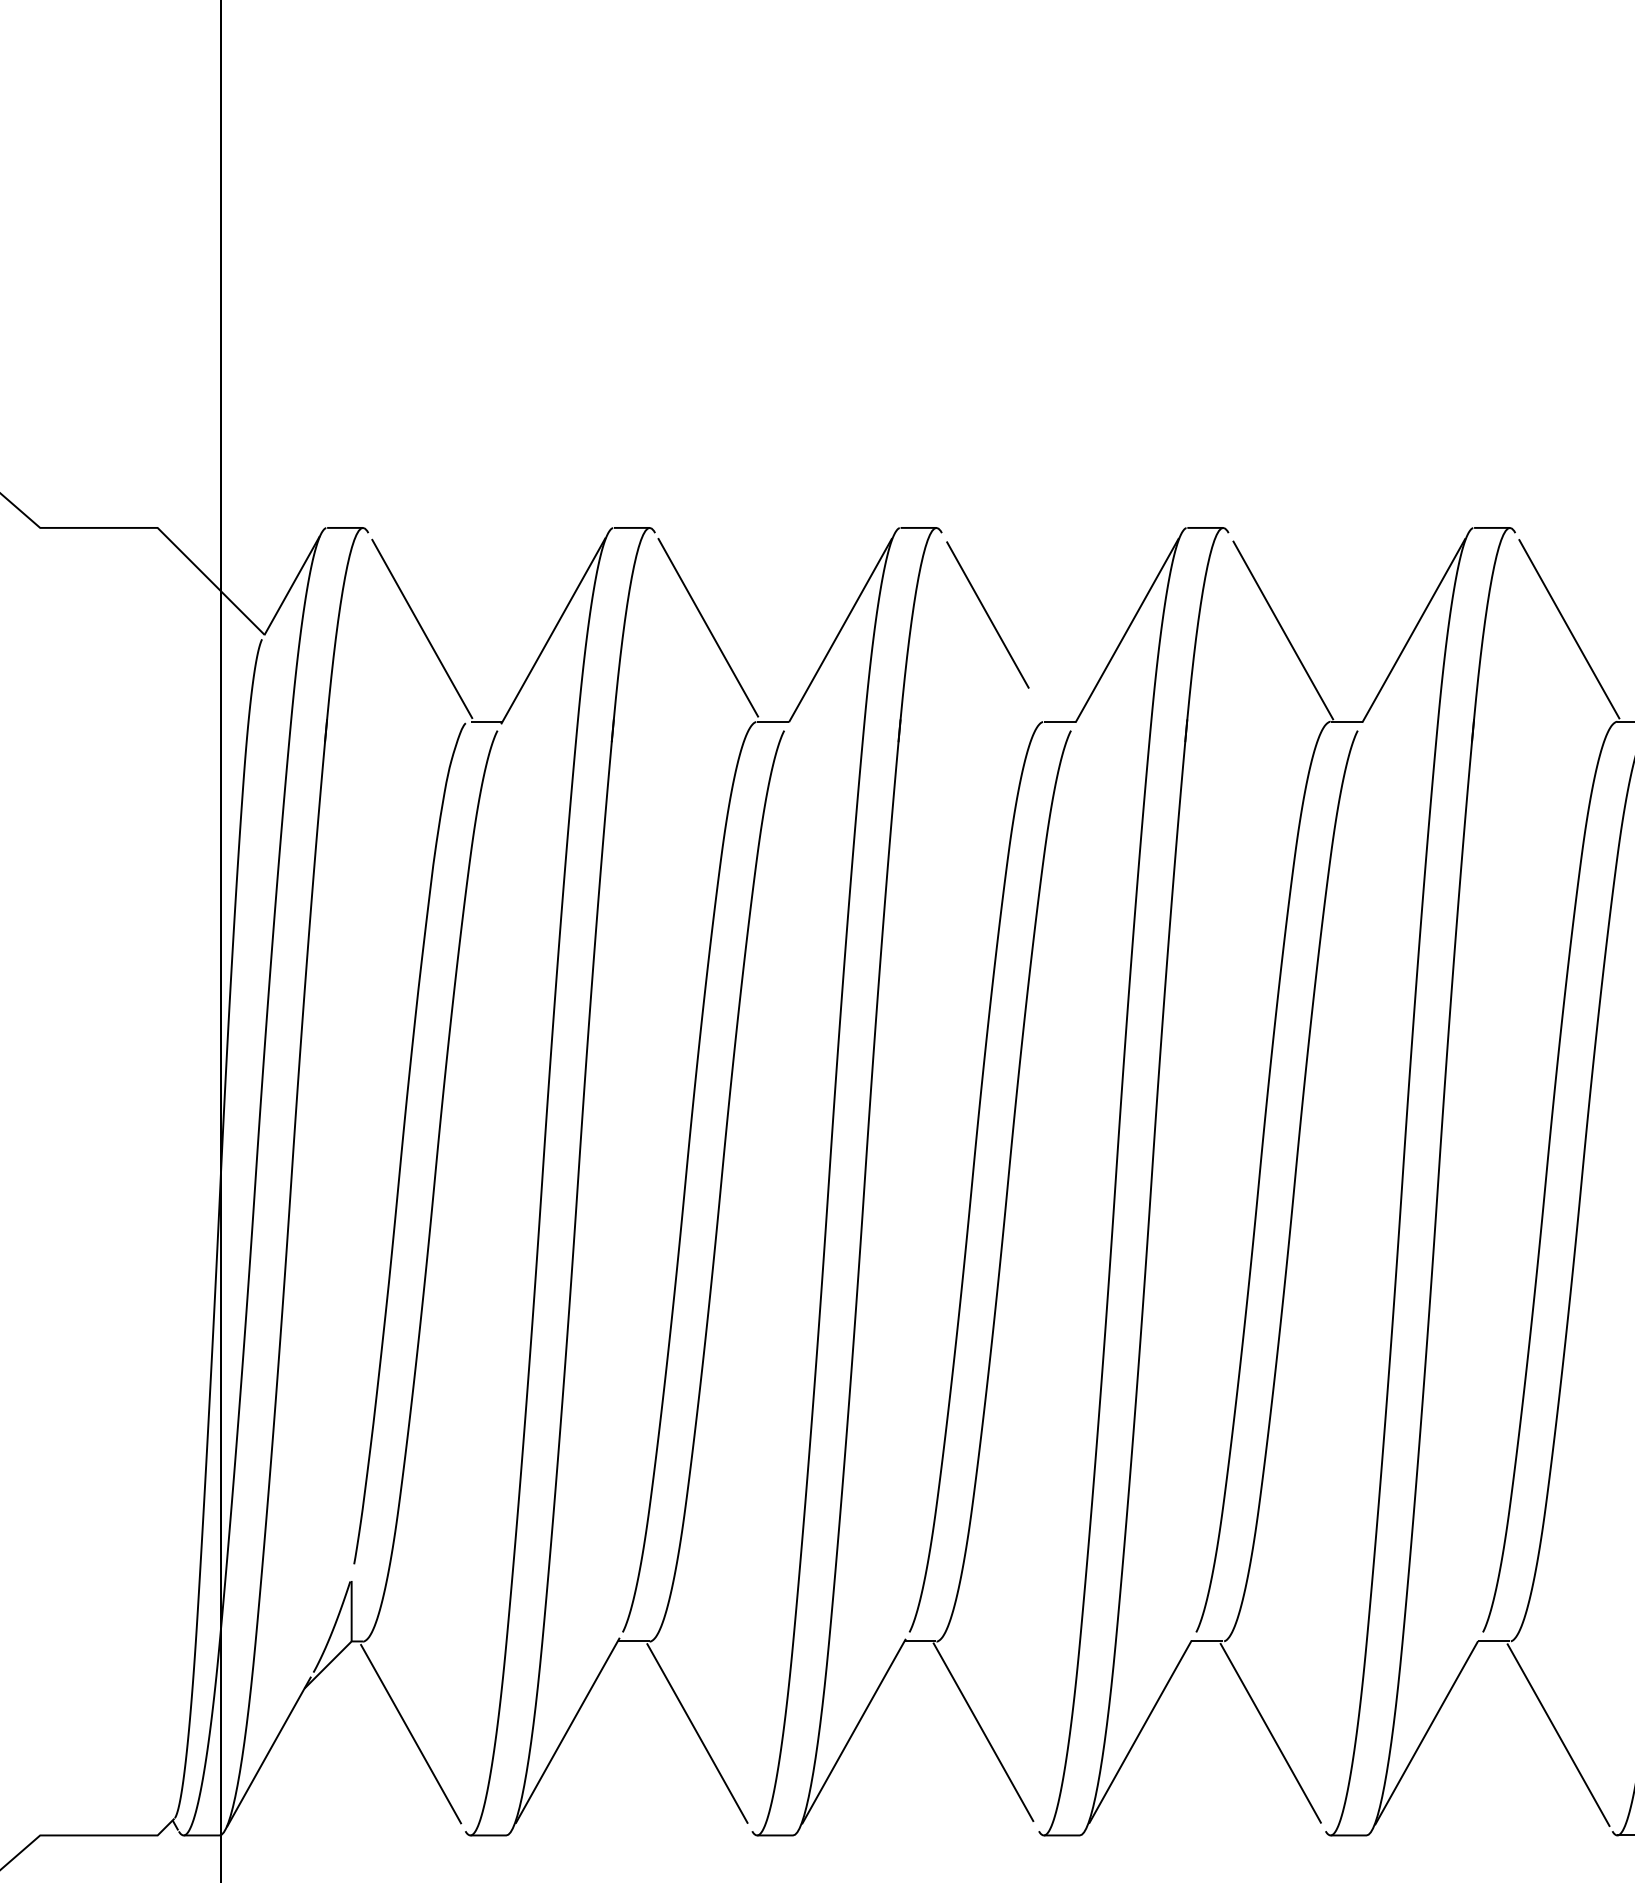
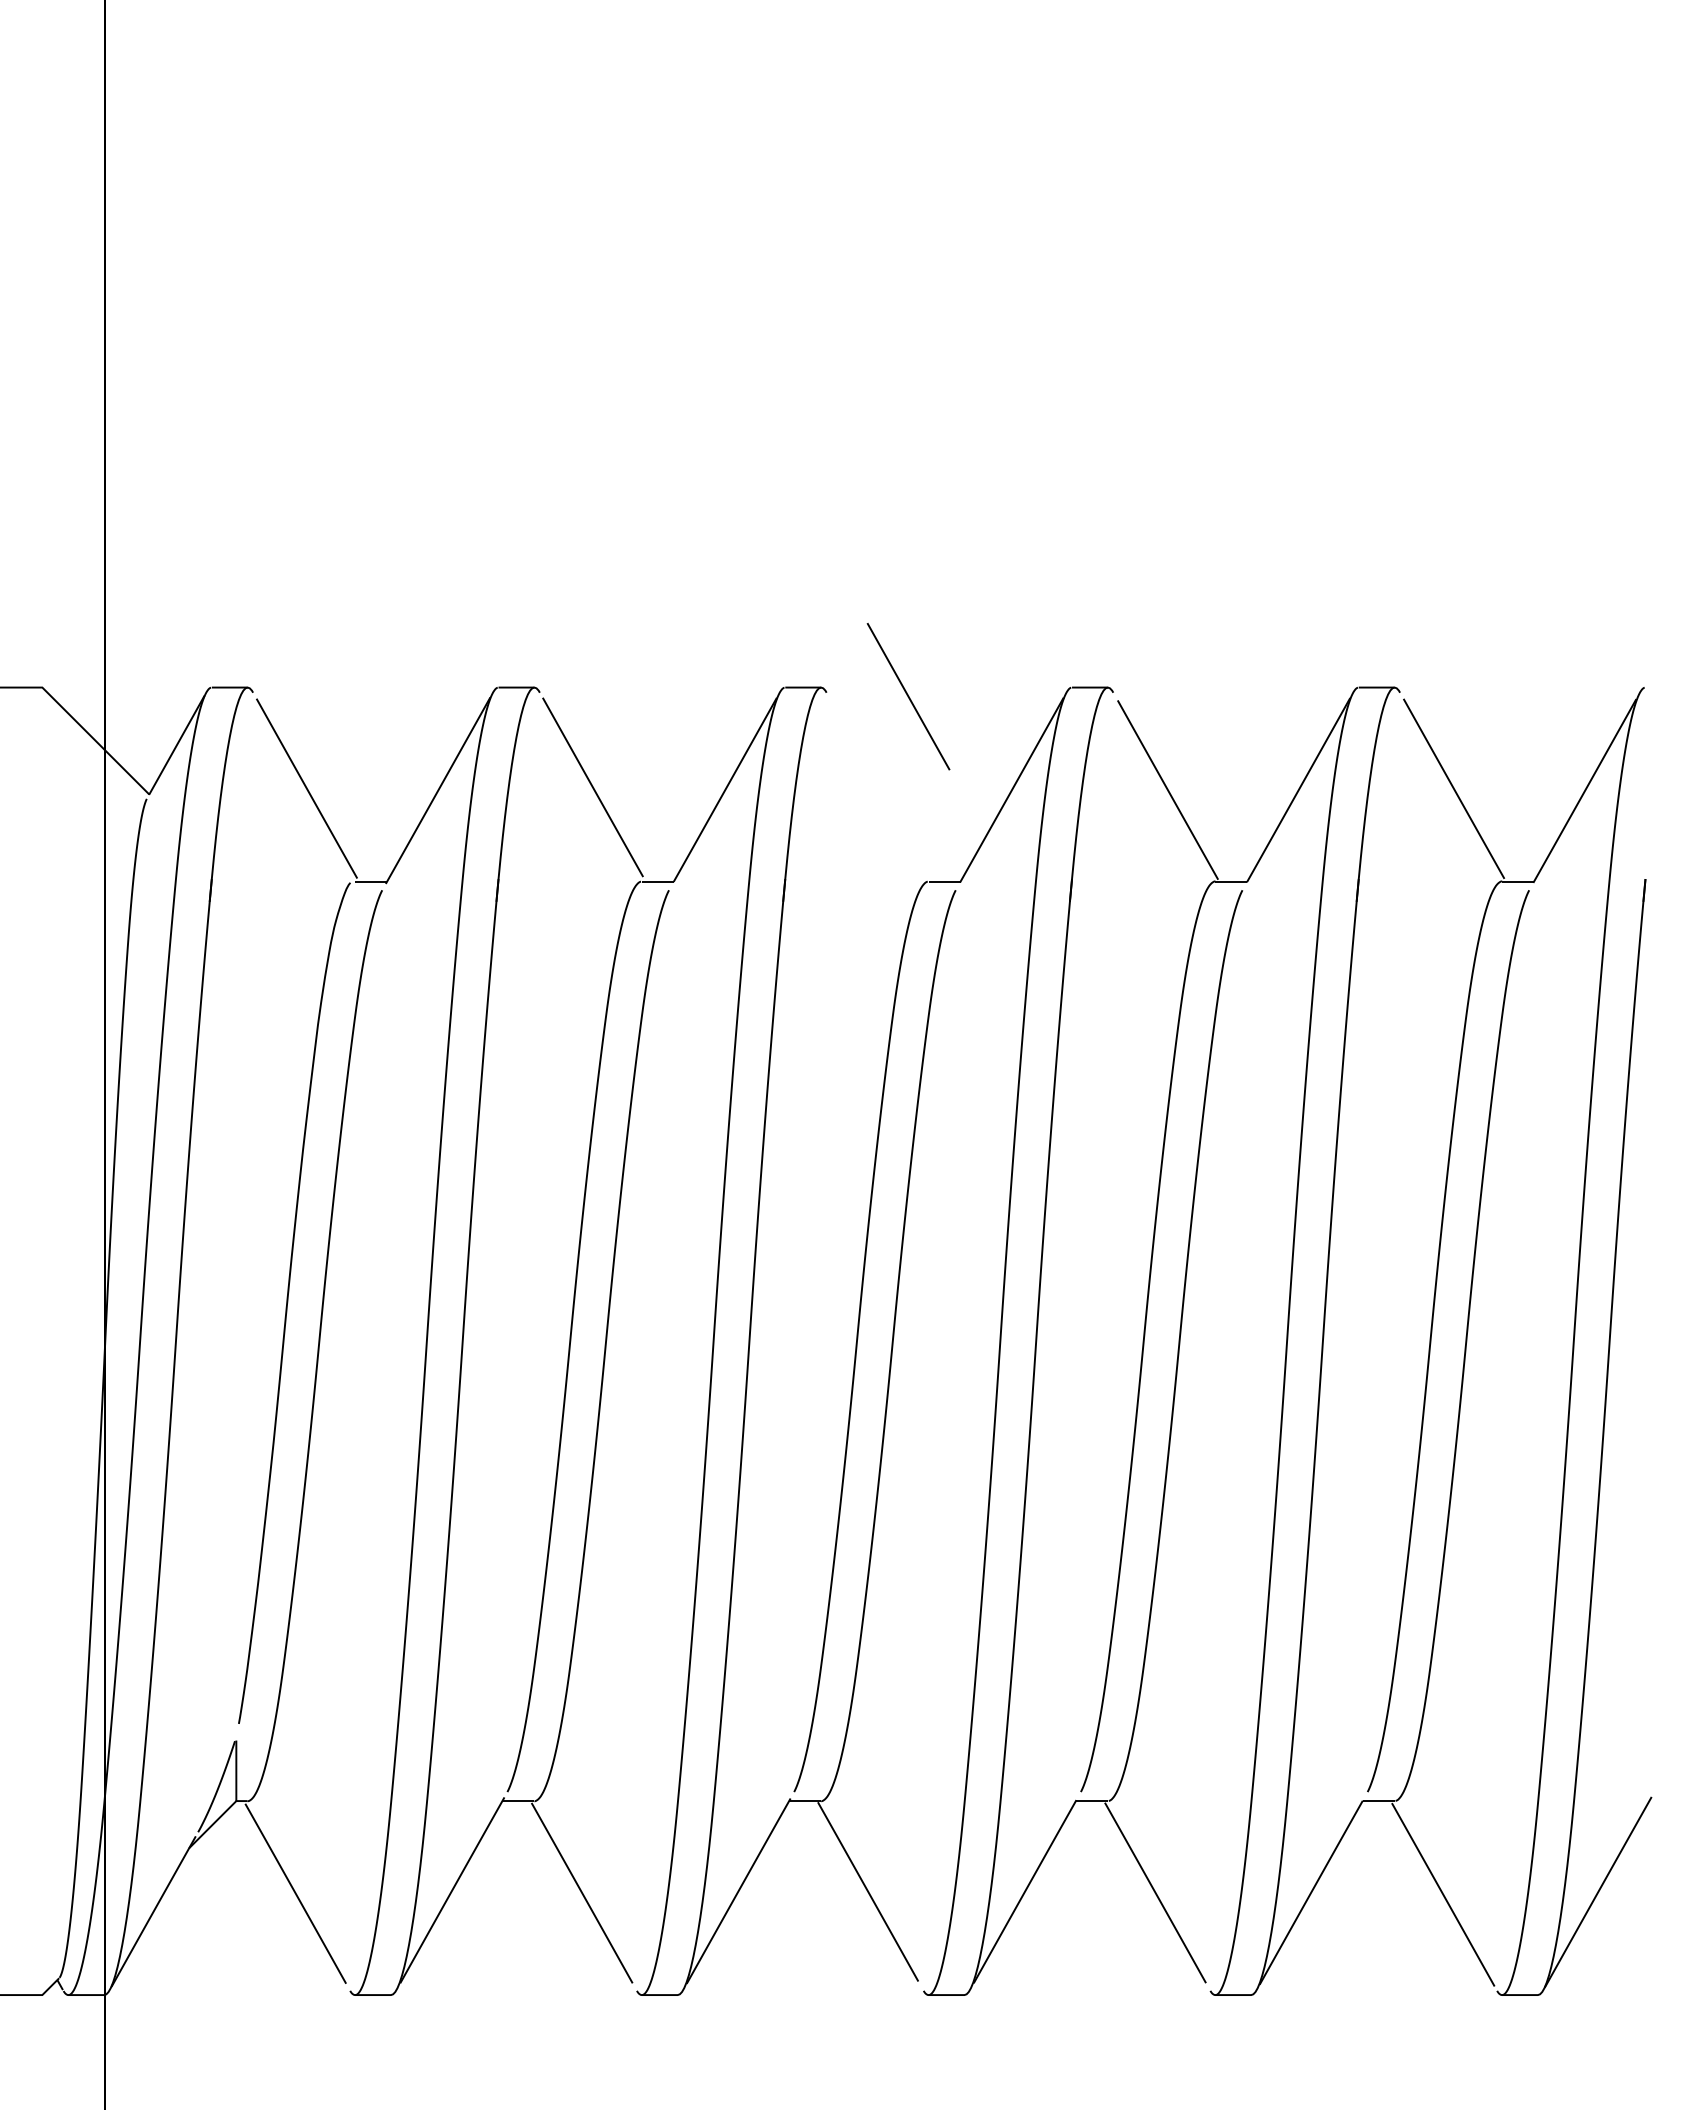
line: (987, 614) -> (908, 696), moved

